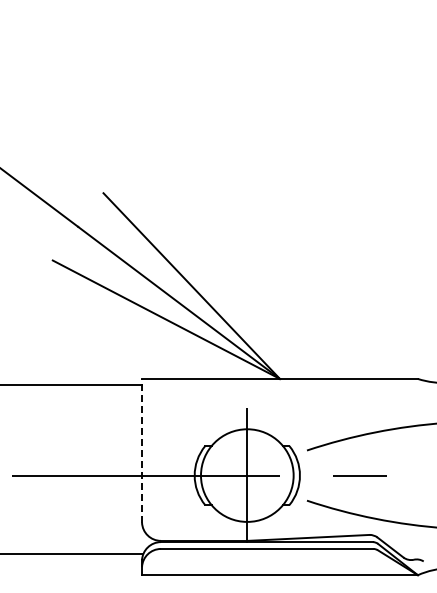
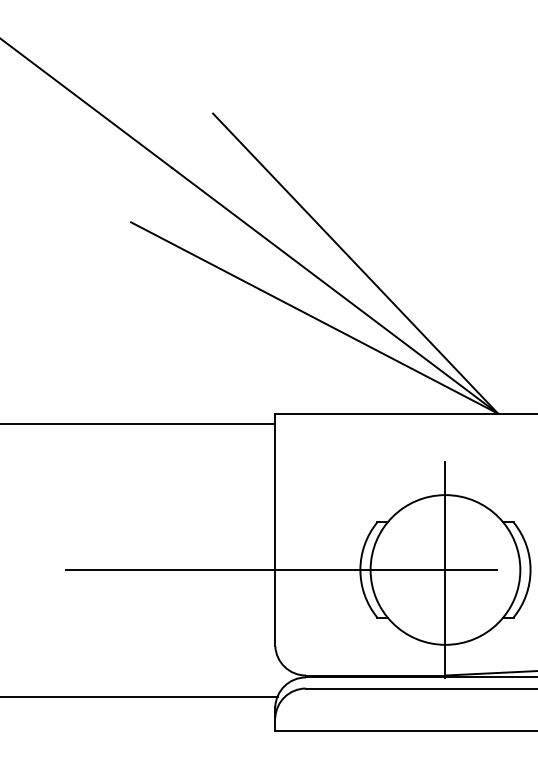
line: (142, 450) -> (276, 529), dashed -> solid

